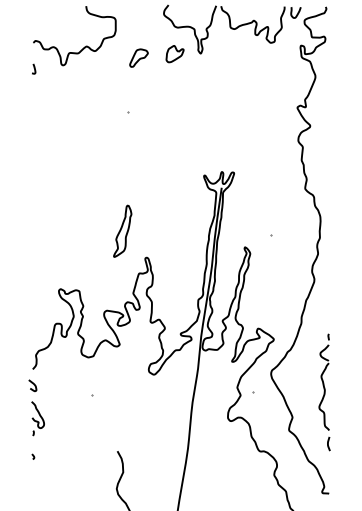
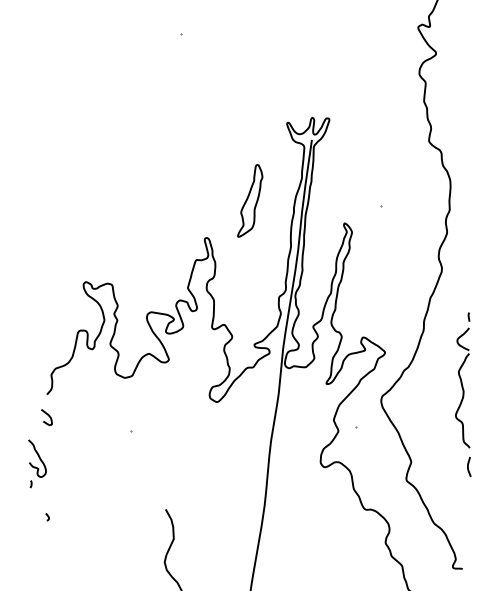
part: (122, 230) -> (249, 199), moved
part: (324, 392) -> (463, 394), moved
part: (37, 418) -> (36, 463), moved

